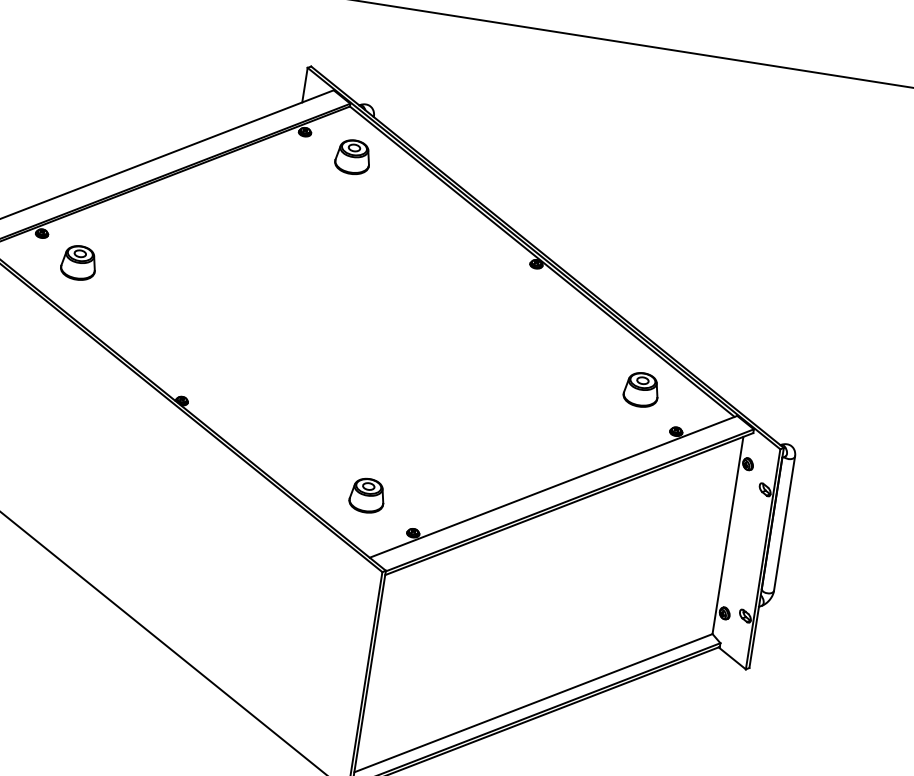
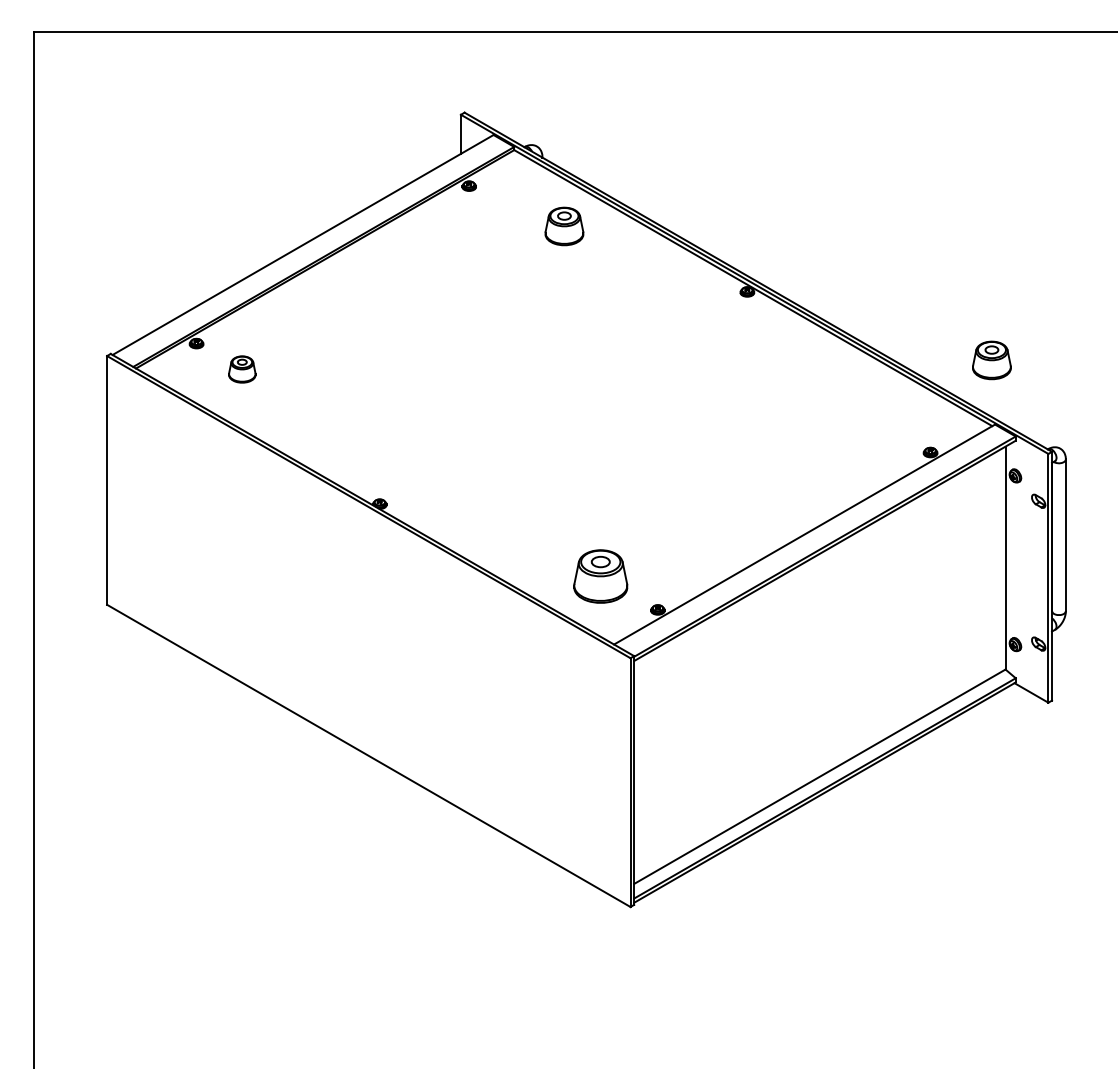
part: (353, 157) -> (564, 226), moved
part: (79, 262) -> (242, 369), size x0.7
part: (641, 389) -> (991, 360), moved
part: (367, 495) -> (600, 576), size x1.4

